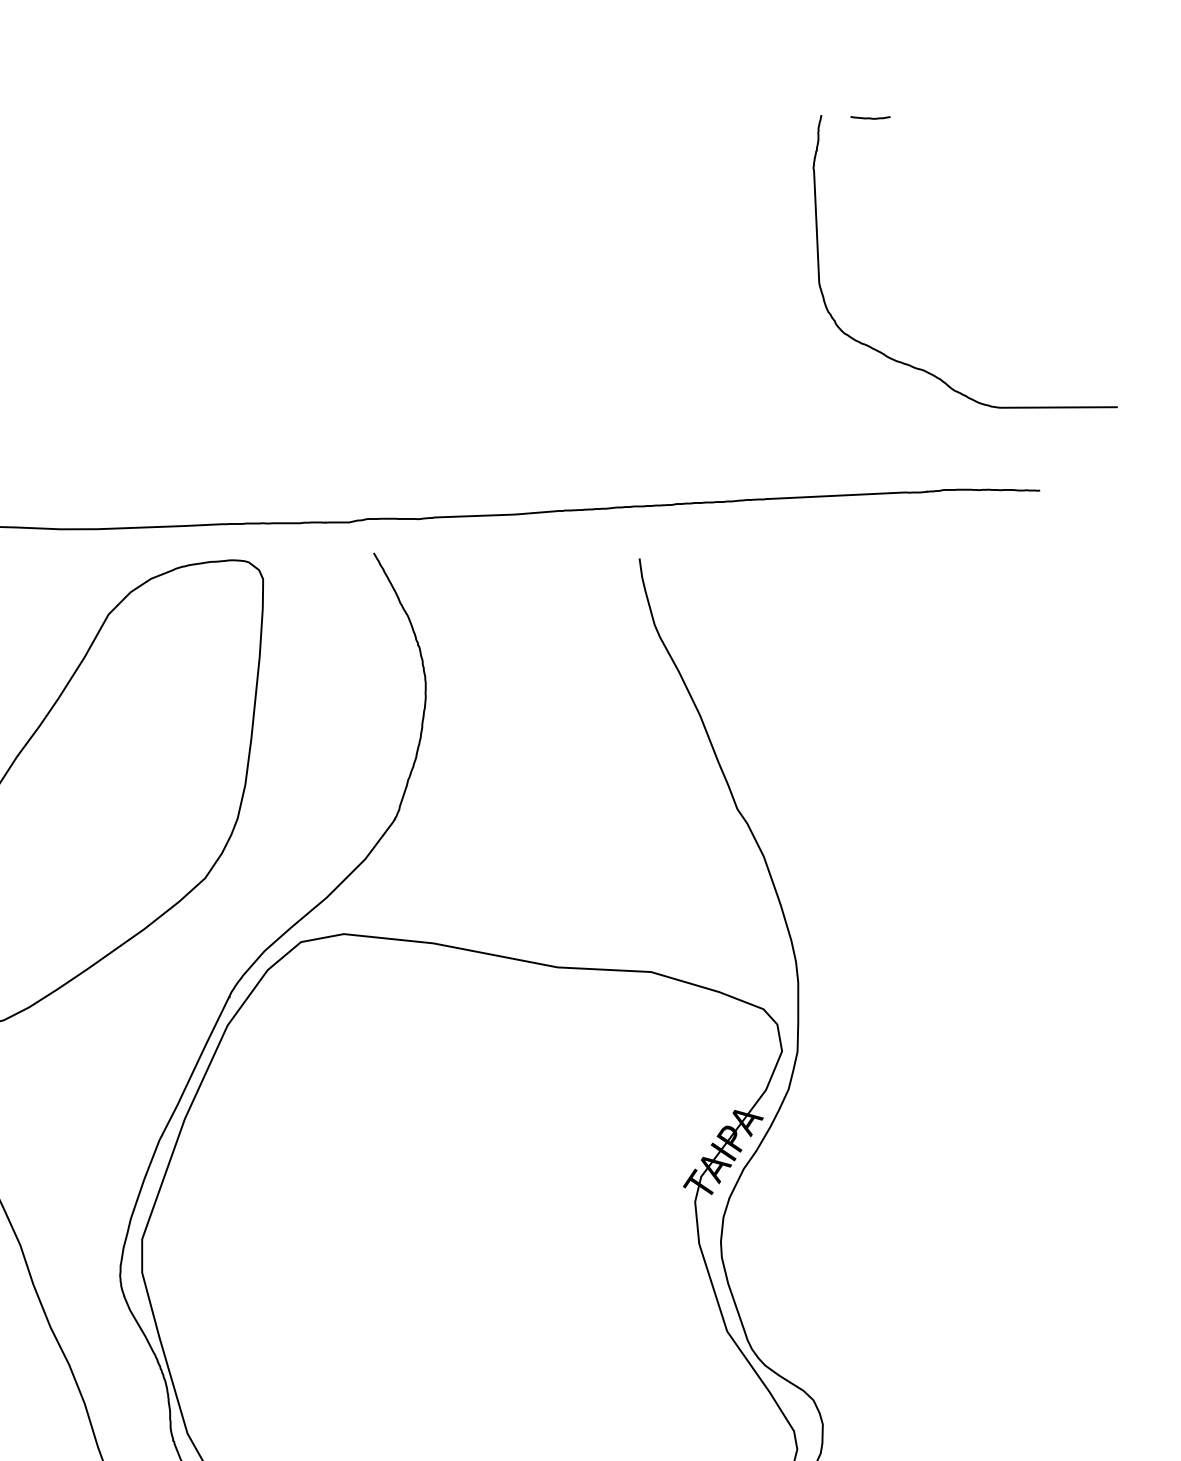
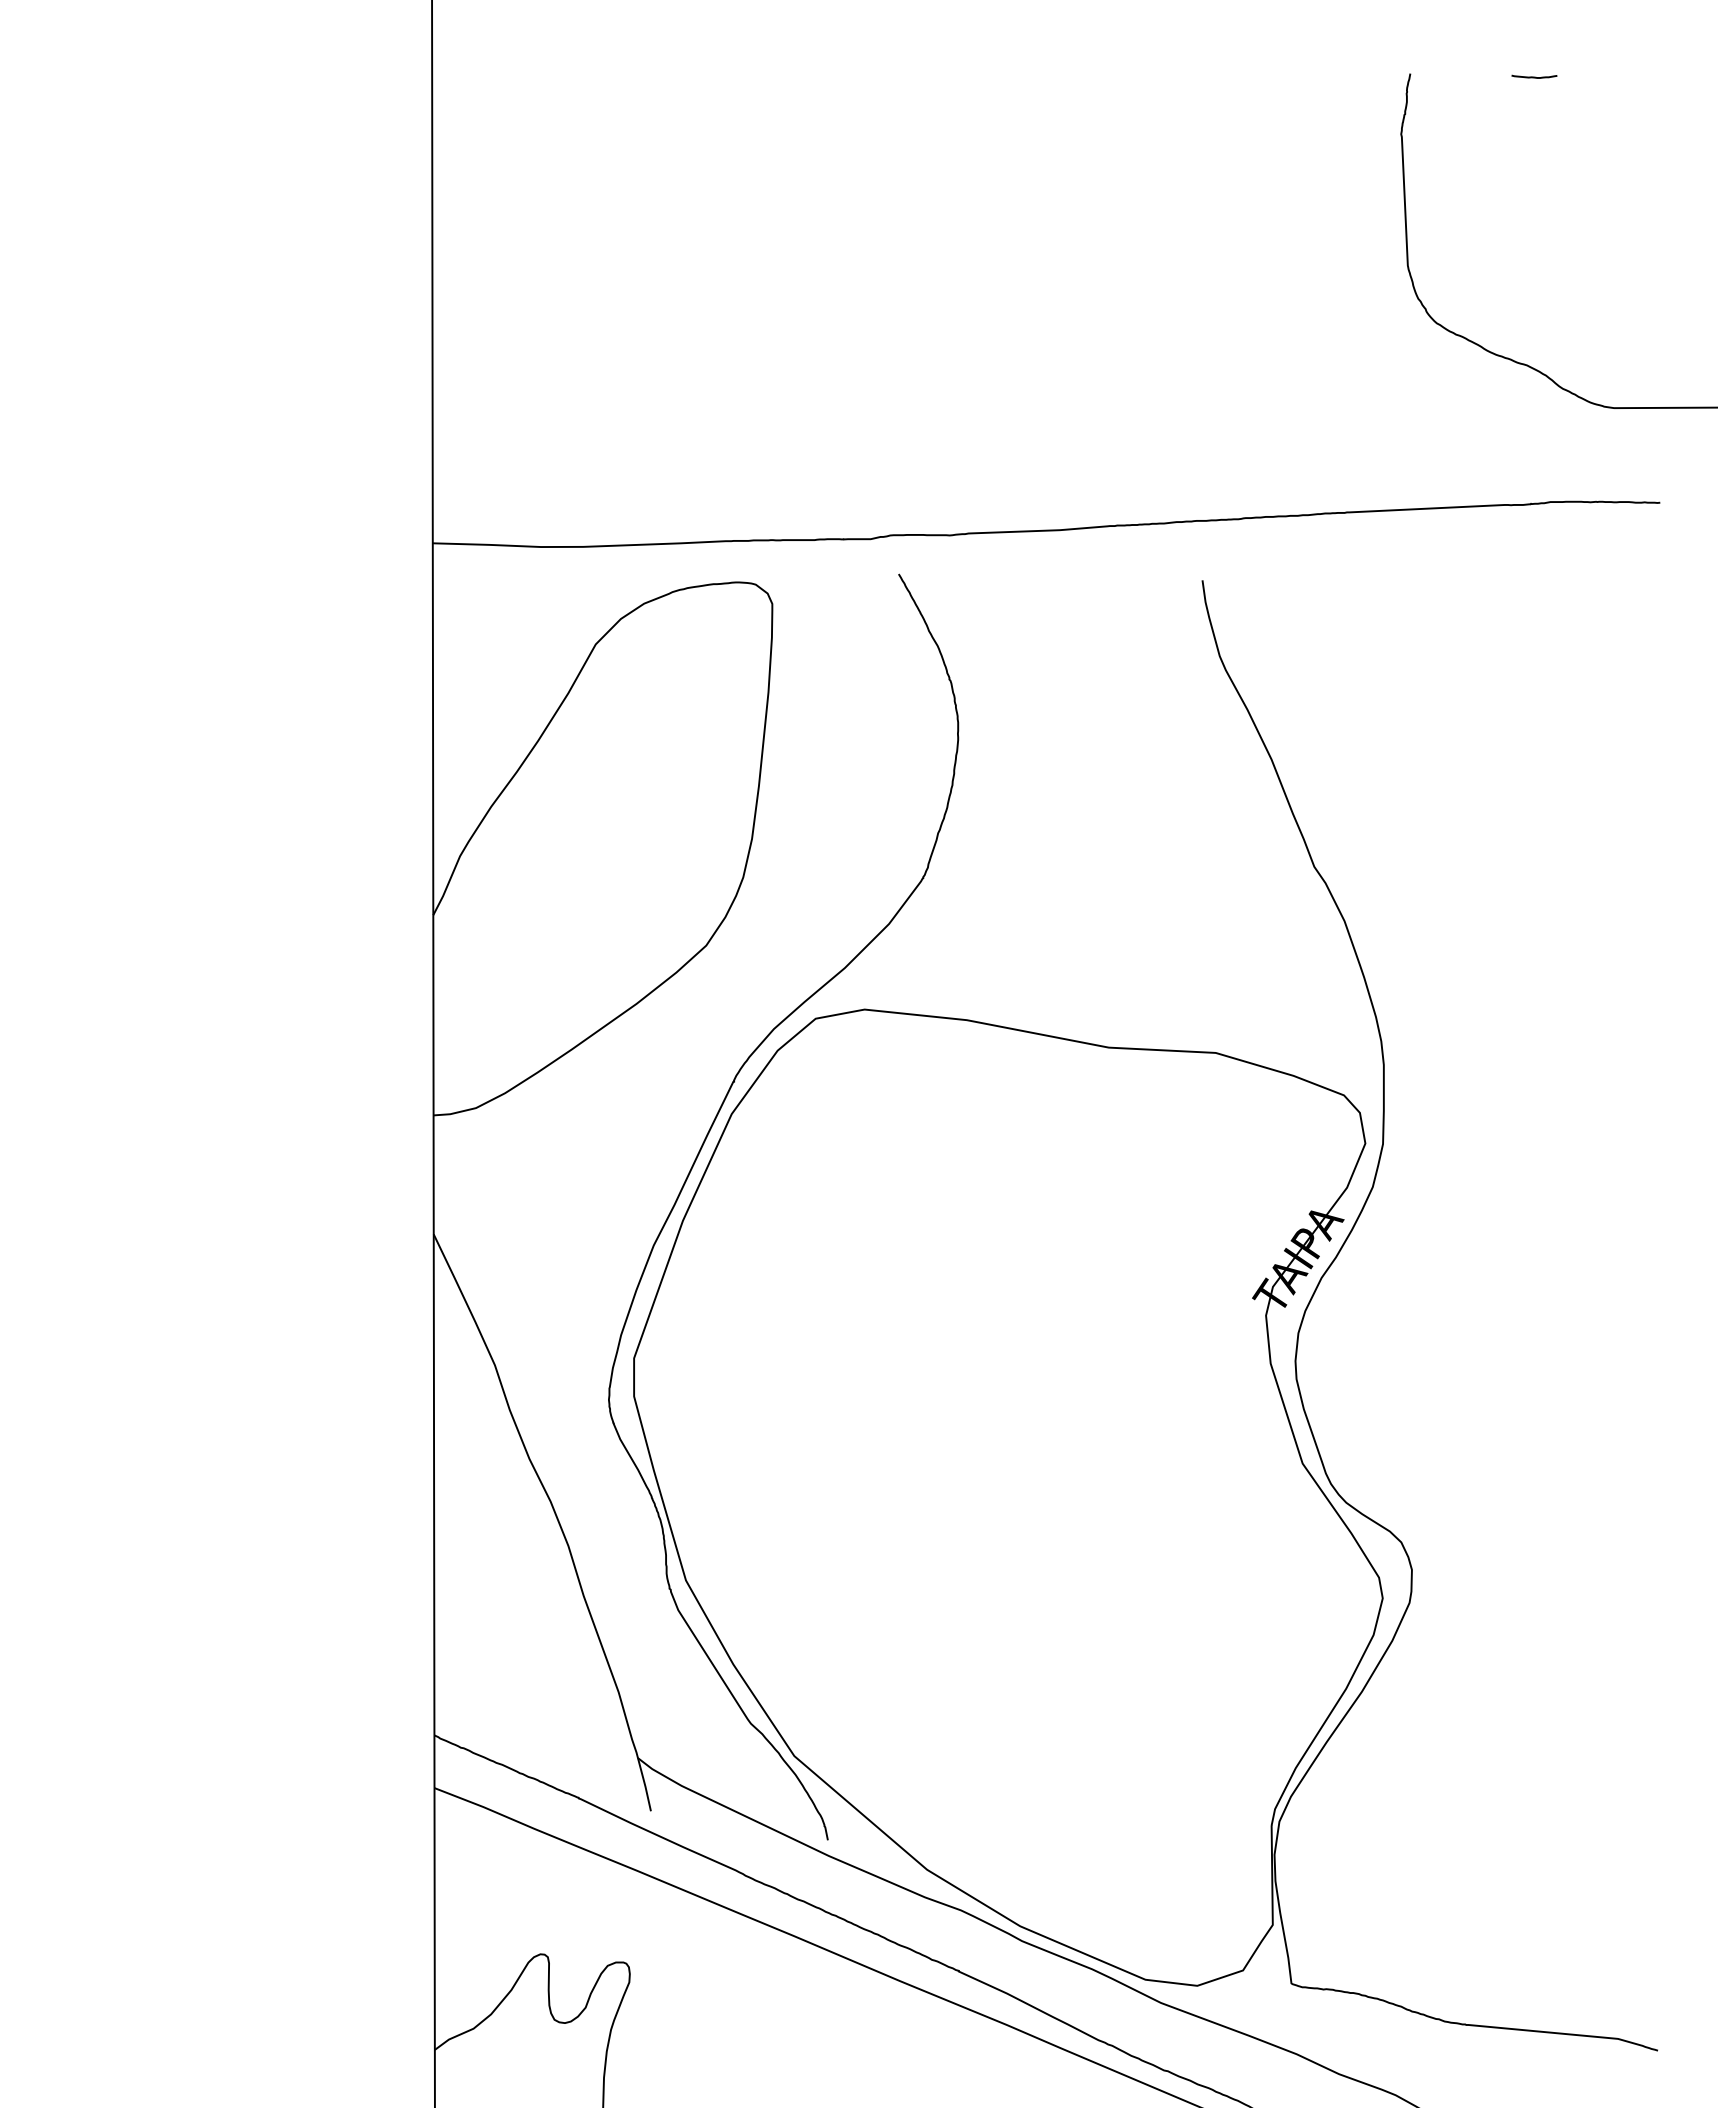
curve: (870, 117) -> (1534, 76), moved

